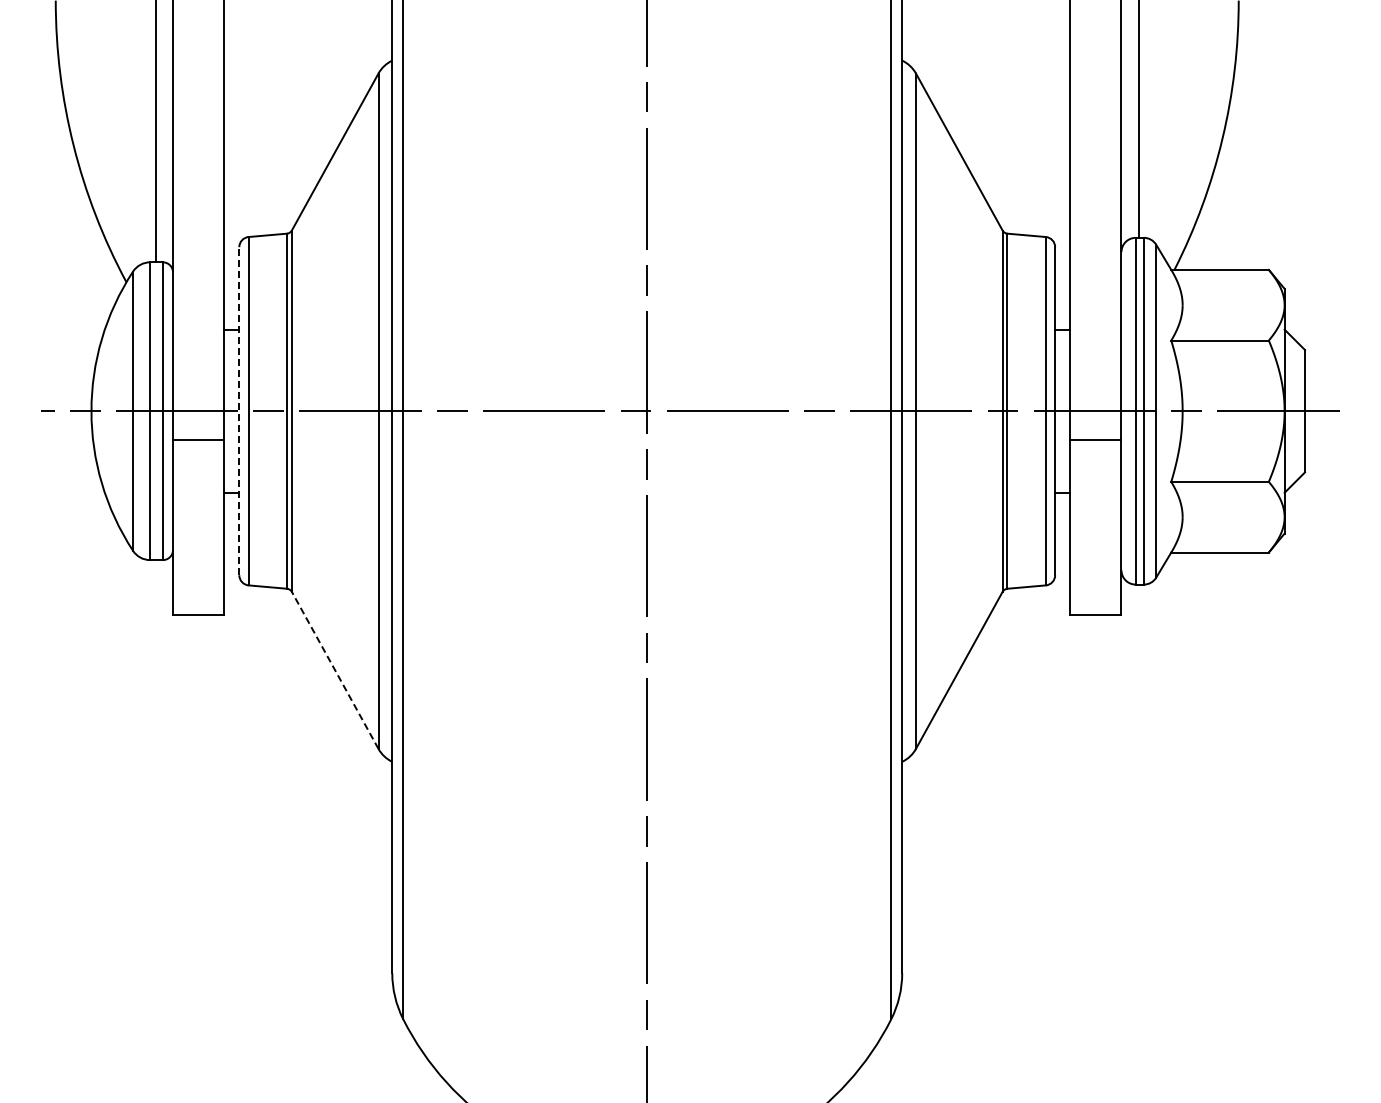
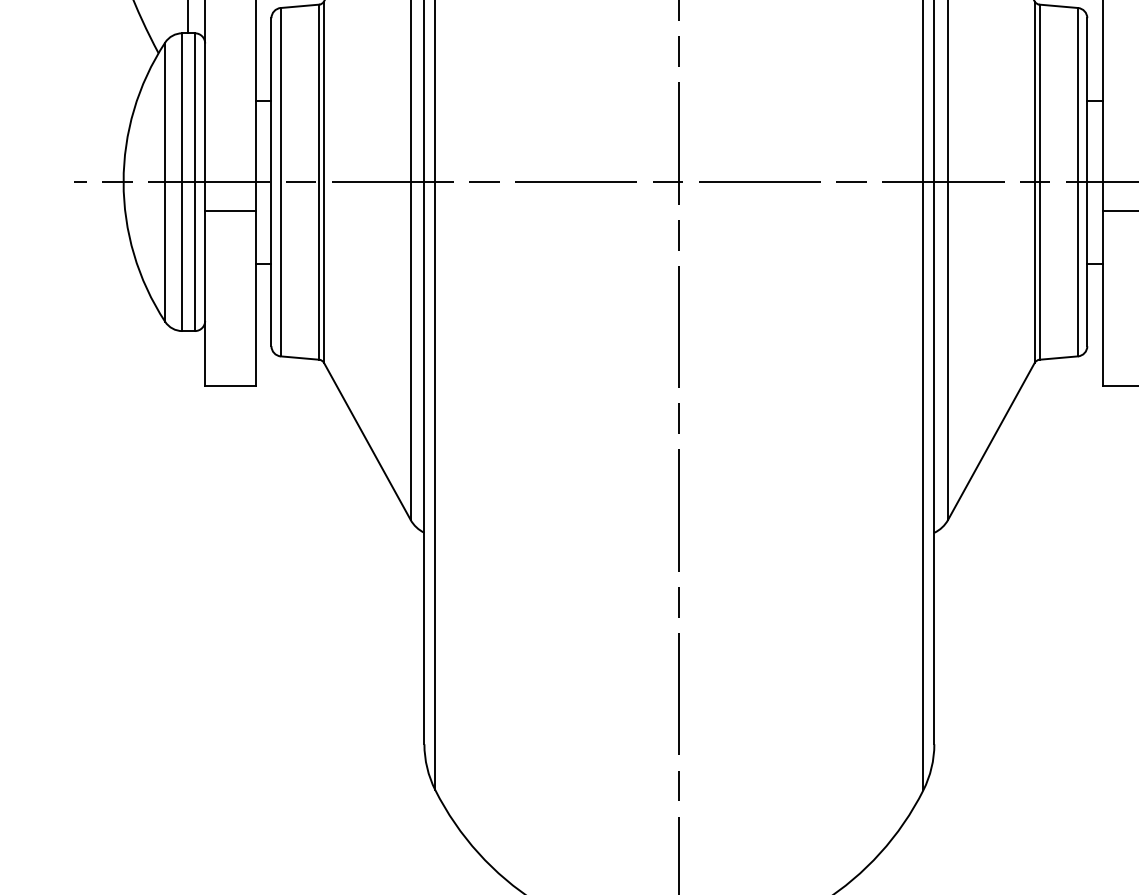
line: (239, 410) -> (271, 181), dashed -> solid
line: (335, 670) -> (367, 441), dashed -> solid

